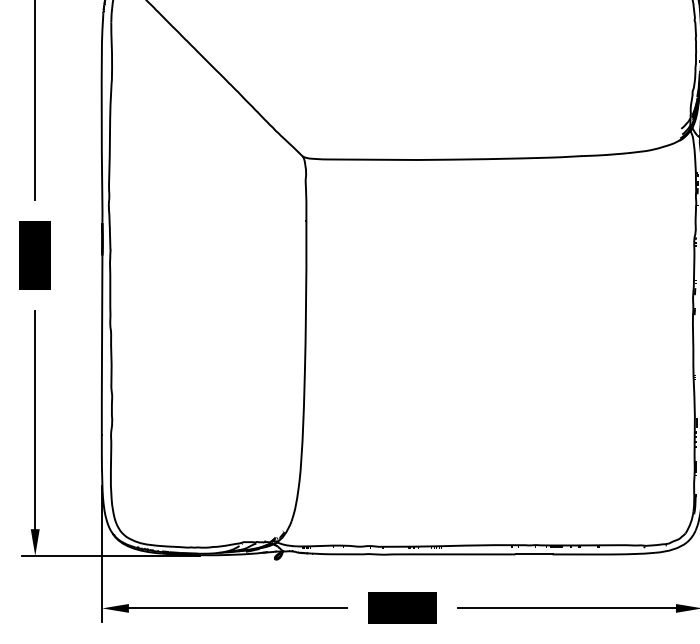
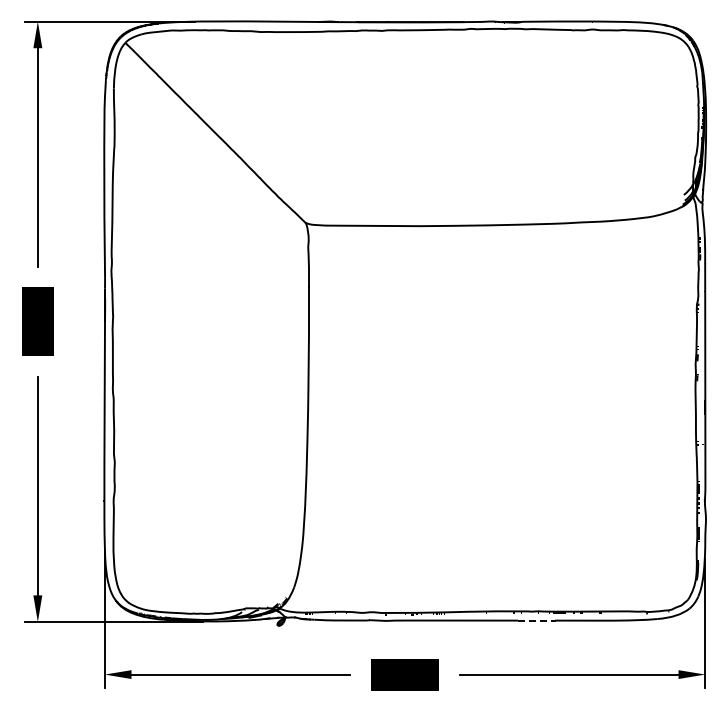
line: (534, 554) -> (537, 620), solid -> dashed

